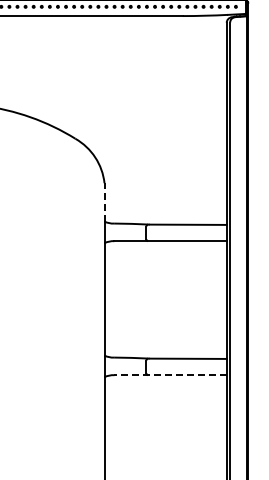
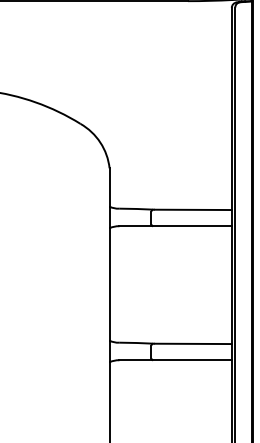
line: (104, 201) -> (109, 186), dashed -> solid
line: (170, 375) -> (175, 360), dashed -> solid

